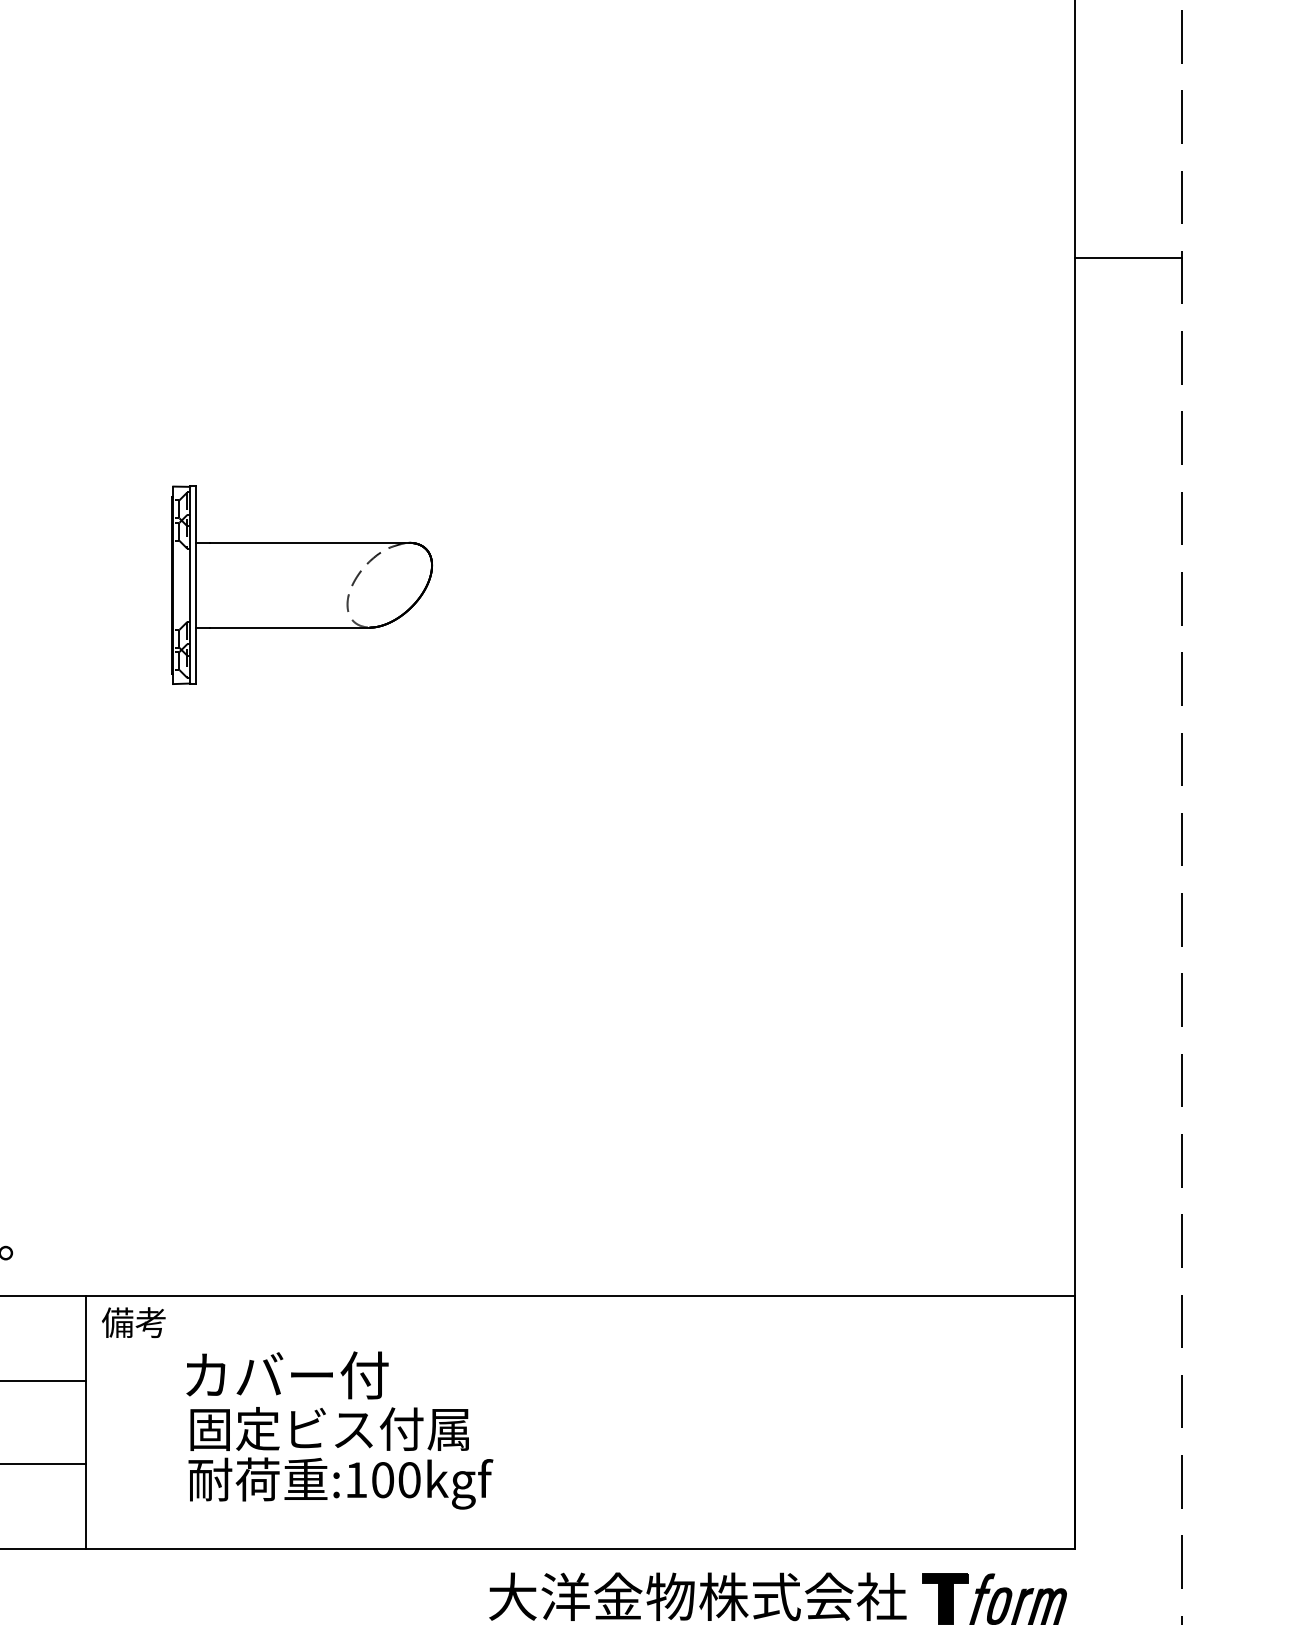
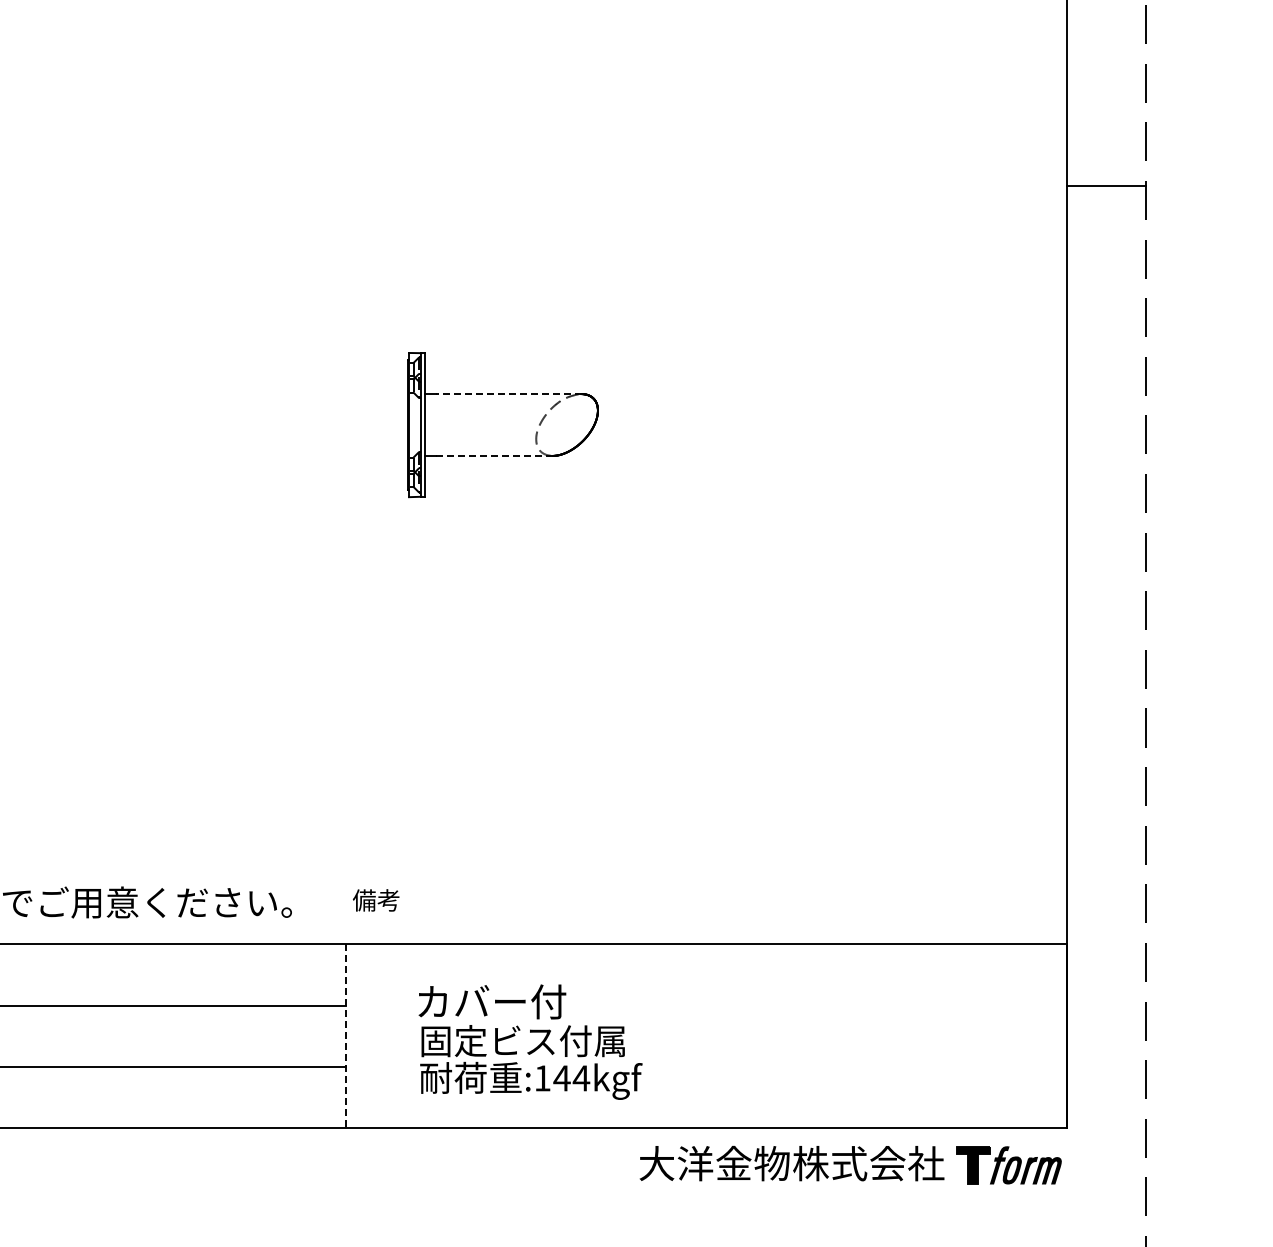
line: (309, 543) -> (508, 394), solid -> dashed
line: (290, 627) -> (494, 455), solid -> dashed
text: (134, 1322) -> (376, 900), moved
line: (86, 1422) -> (345, 1036), solid -> dashed
text: (395, 1480) -> (571, 1078), :100kgf -> :144kgf

